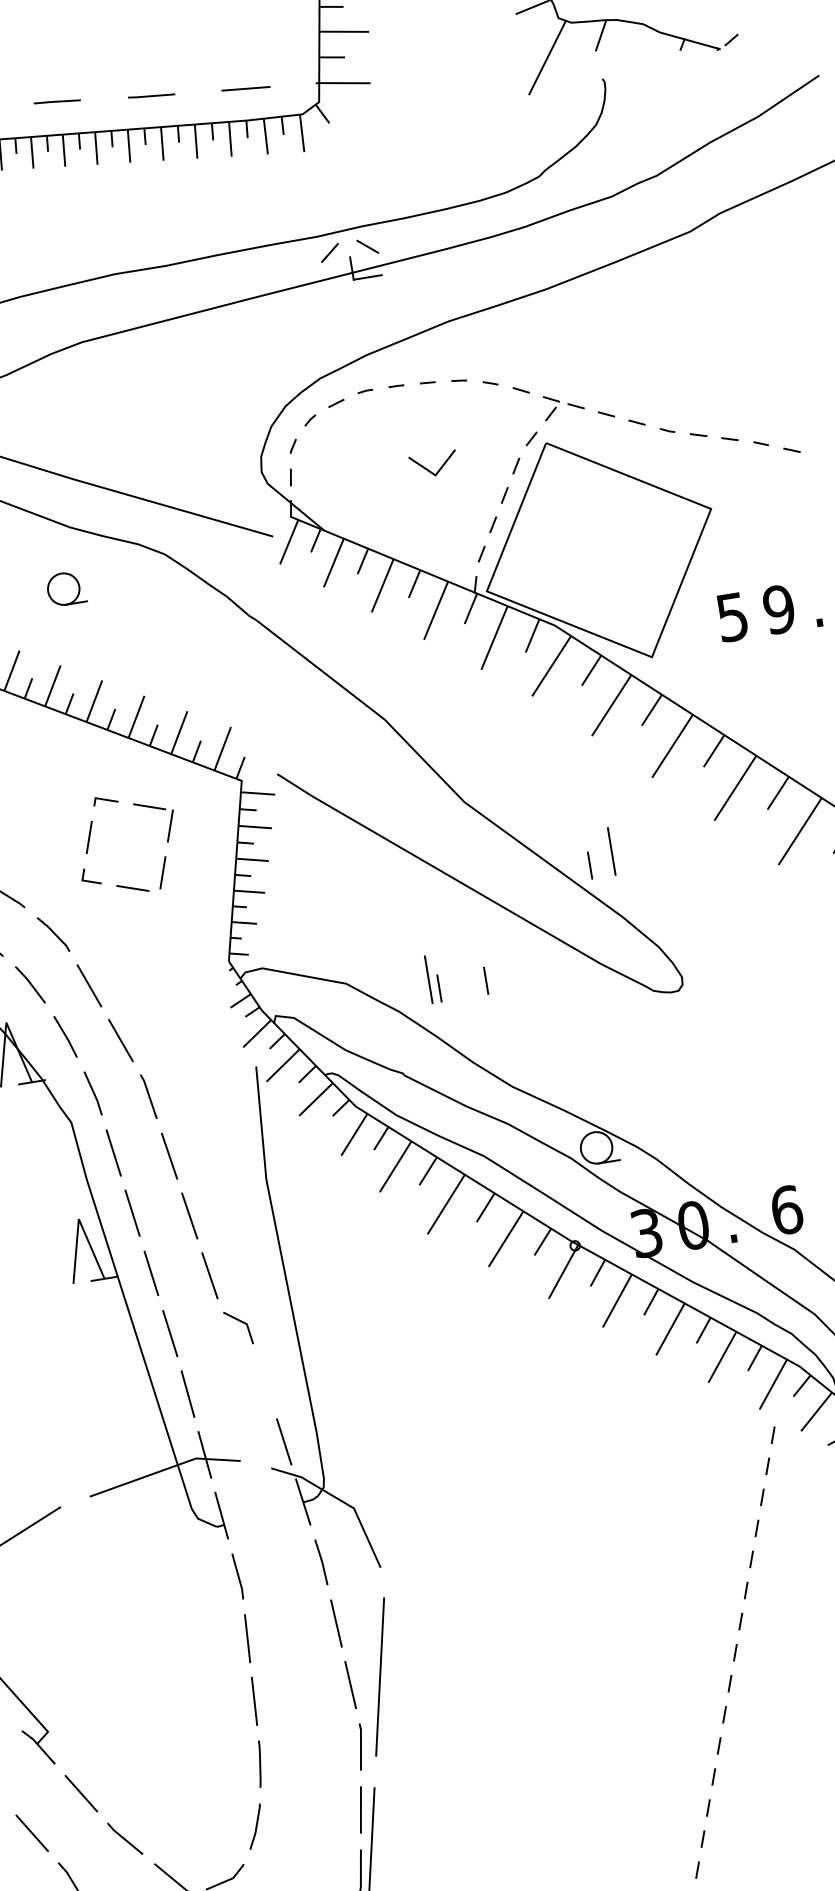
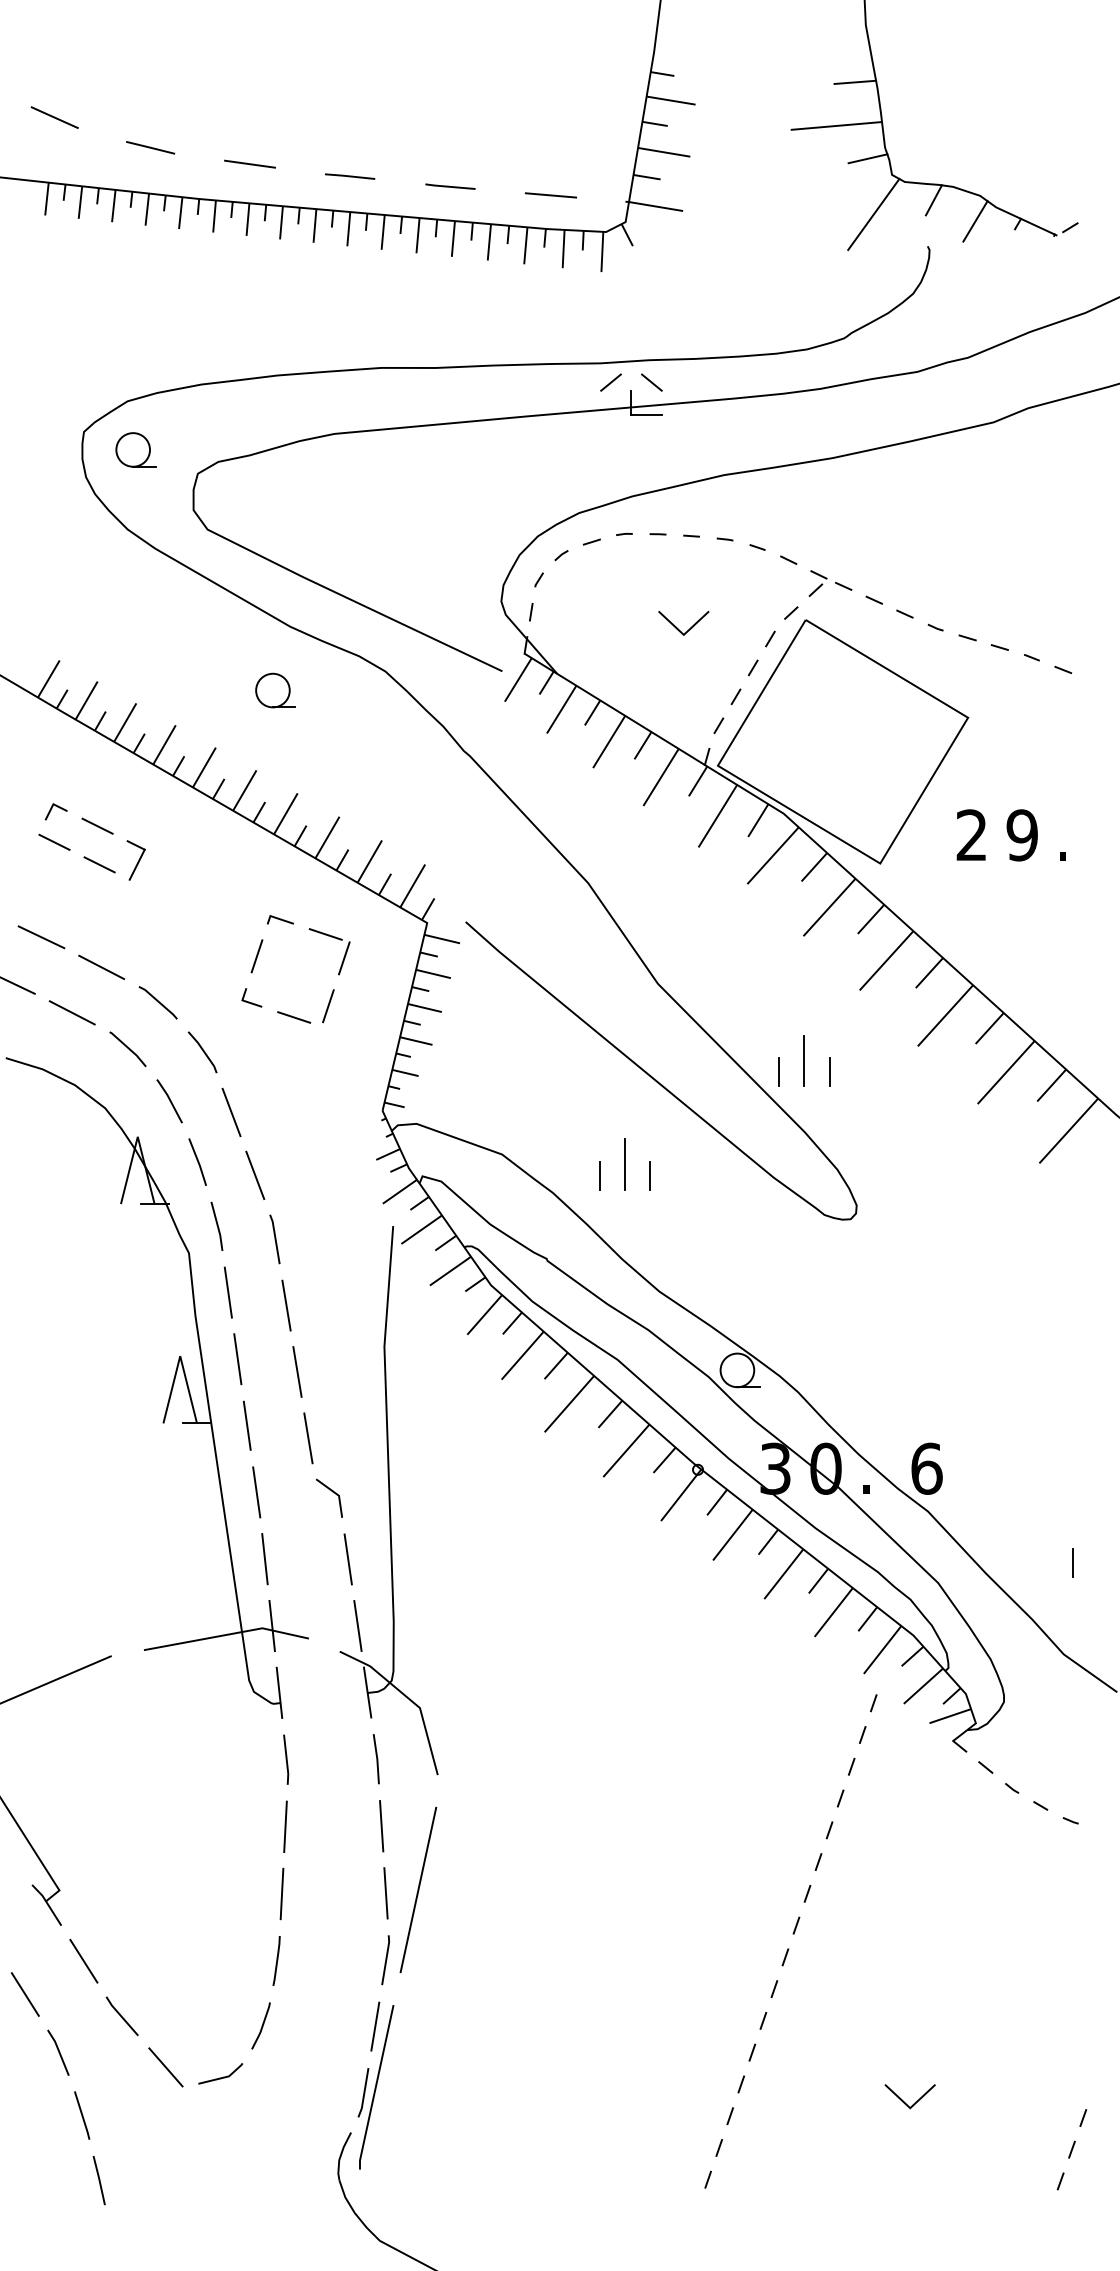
line: (642, 48) -> (975, 221), added
text: (732, 617) -> (971, 835), 5 -> 2
line: (636, 858) -> (829, 1072), added
line: (428, 979) -> (624, 1164), moved
line: (264, 1381) -> (347, 1559), added

